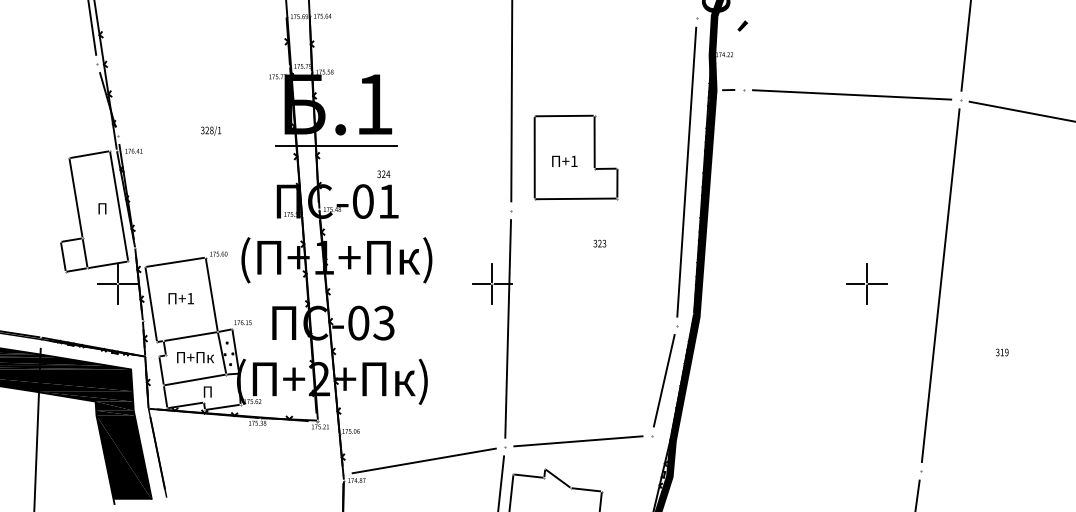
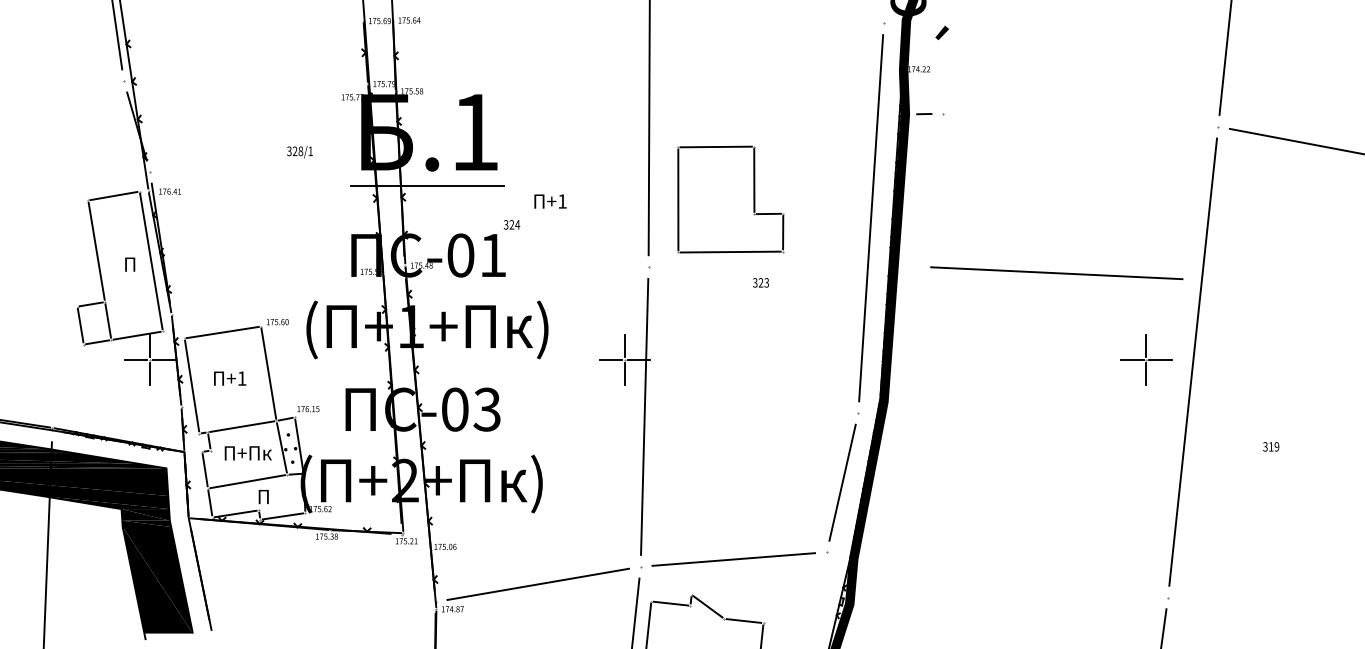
line: (851, 95) -> (1056, 273), moved
text: (210, 131) -> (299, 152), moved
text: (564, 161) -> (550, 201), moved
text: (383, 173) -> (511, 224), moved
text: (599, 243) -> (760, 282), moved
part: (866, 283) -> (1146, 359), moved

